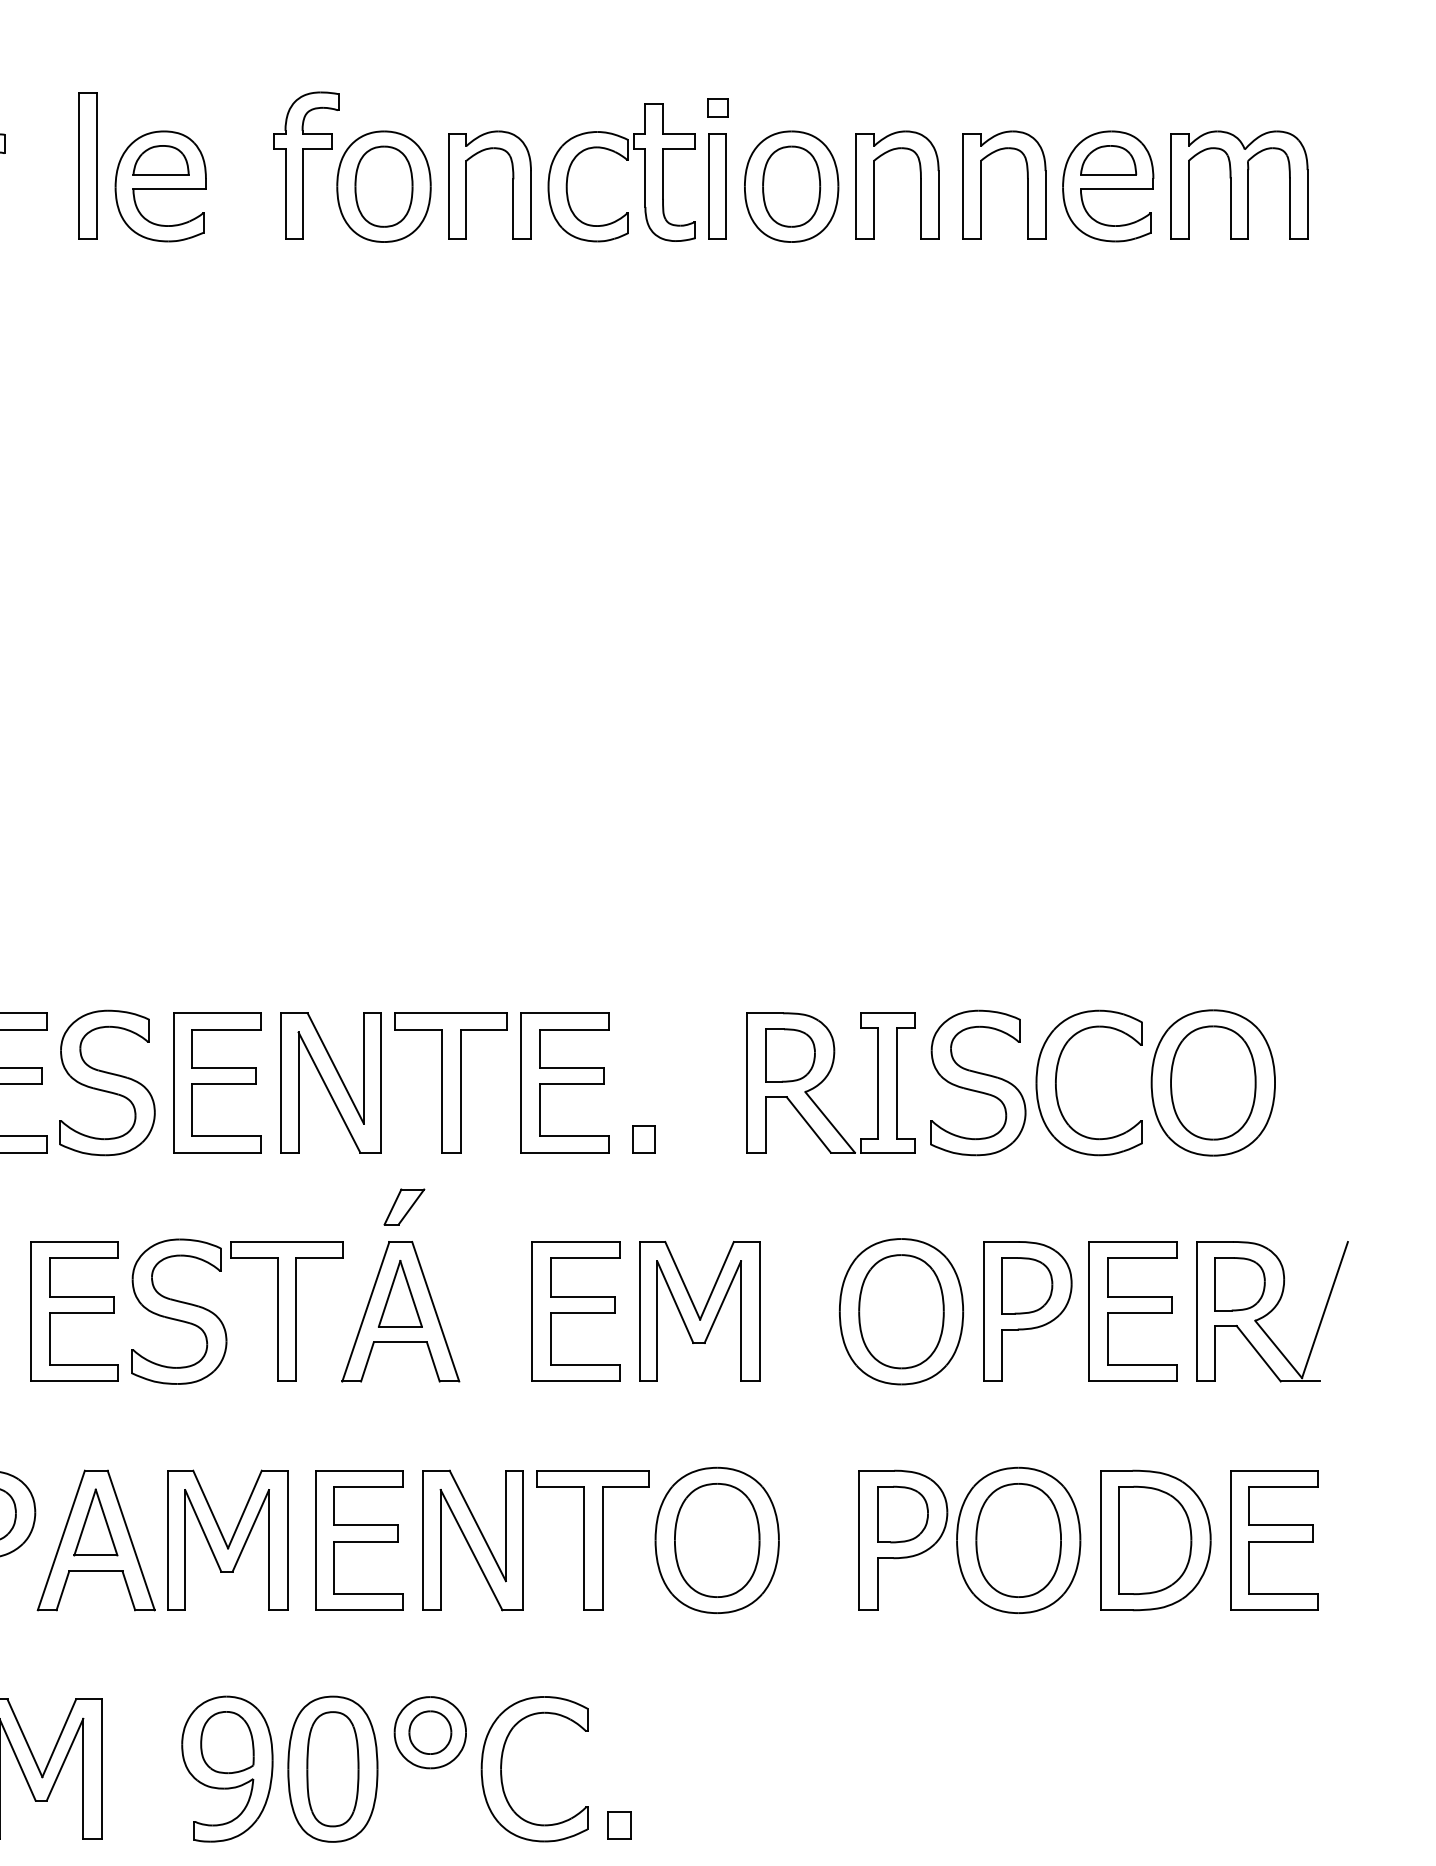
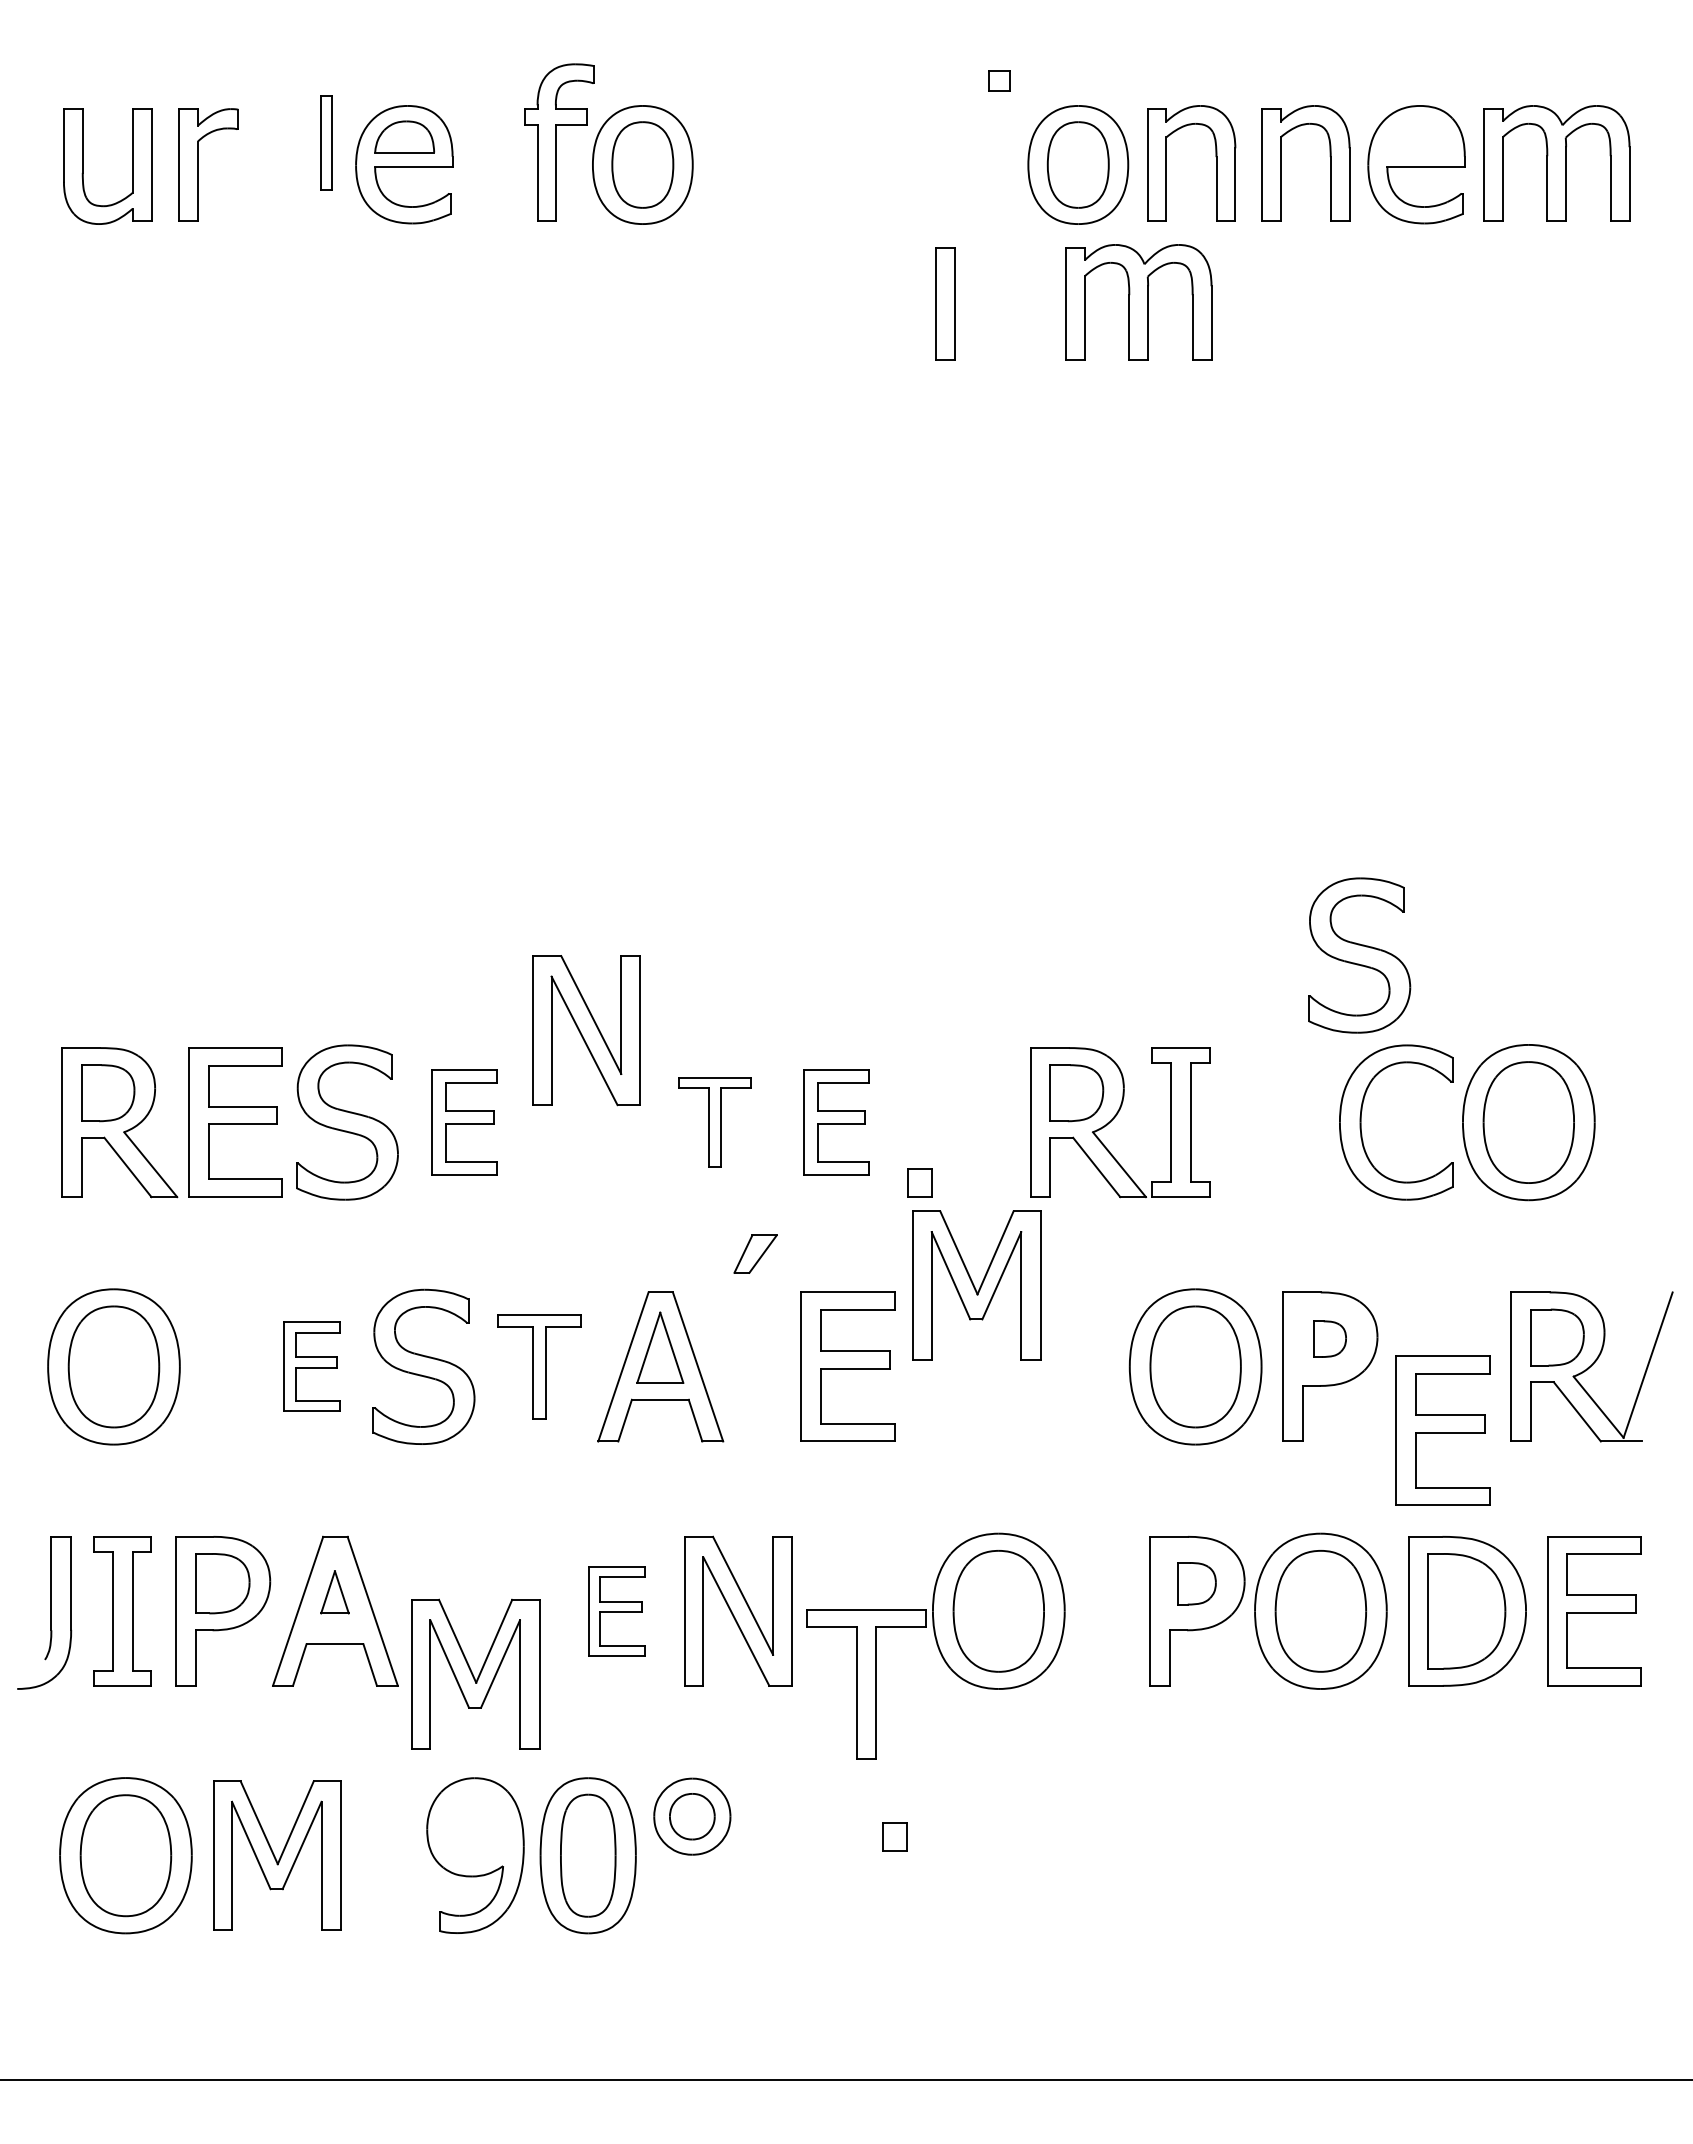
part: (626, 160) -> (901, 136), removed
part: (1108, 160) -> (1416, 136), removed
part: (87, 165) -> (326, 142), size x0.6
part: (467, 185) -> (731, 163), removed
part: (717, 186) -> (945, 303), moved
part: (847, 315) -> (1138, 302), added
part: (217, 1082) -> (464, 1122), size x0.7
part: (331, 1082) -> (586, 1030), moved
part: (451, 1082) -> (714, 1122), size x0.6
part: (565, 1082) -> (836, 1122), size x0.7
part: (978, 1082) -> (1359, 955), moved
part: (404, 1206) -> (755, 1253), moved
part: (1026, 1285) -> (1329, 1338), size x0.6
part: (74, 1311) -> (312, 1366), size x0.6
part: (287, 1311) -> (539, 1366), size x0.7
part: (699, 1311) -> (976, 1285), moved
part: (1132, 1311) -> (1442, 1430), moved
part: (902, 1514) -> (1196, 1583), size x0.7
part: (95, 1522) -> (334, 1592), size x0.6
part: (227, 1539) -> (475, 1673), moved
part: (359, 1540) -> (616, 1611), size x0.6
part: (593, 1540) -> (866, 1684), moved
part: (227, 1741) -> (475, 1826), removed
part: (502, 1762) -> (769, 1848), removed
part: (619, 1825) -> (894, 1836), moved

